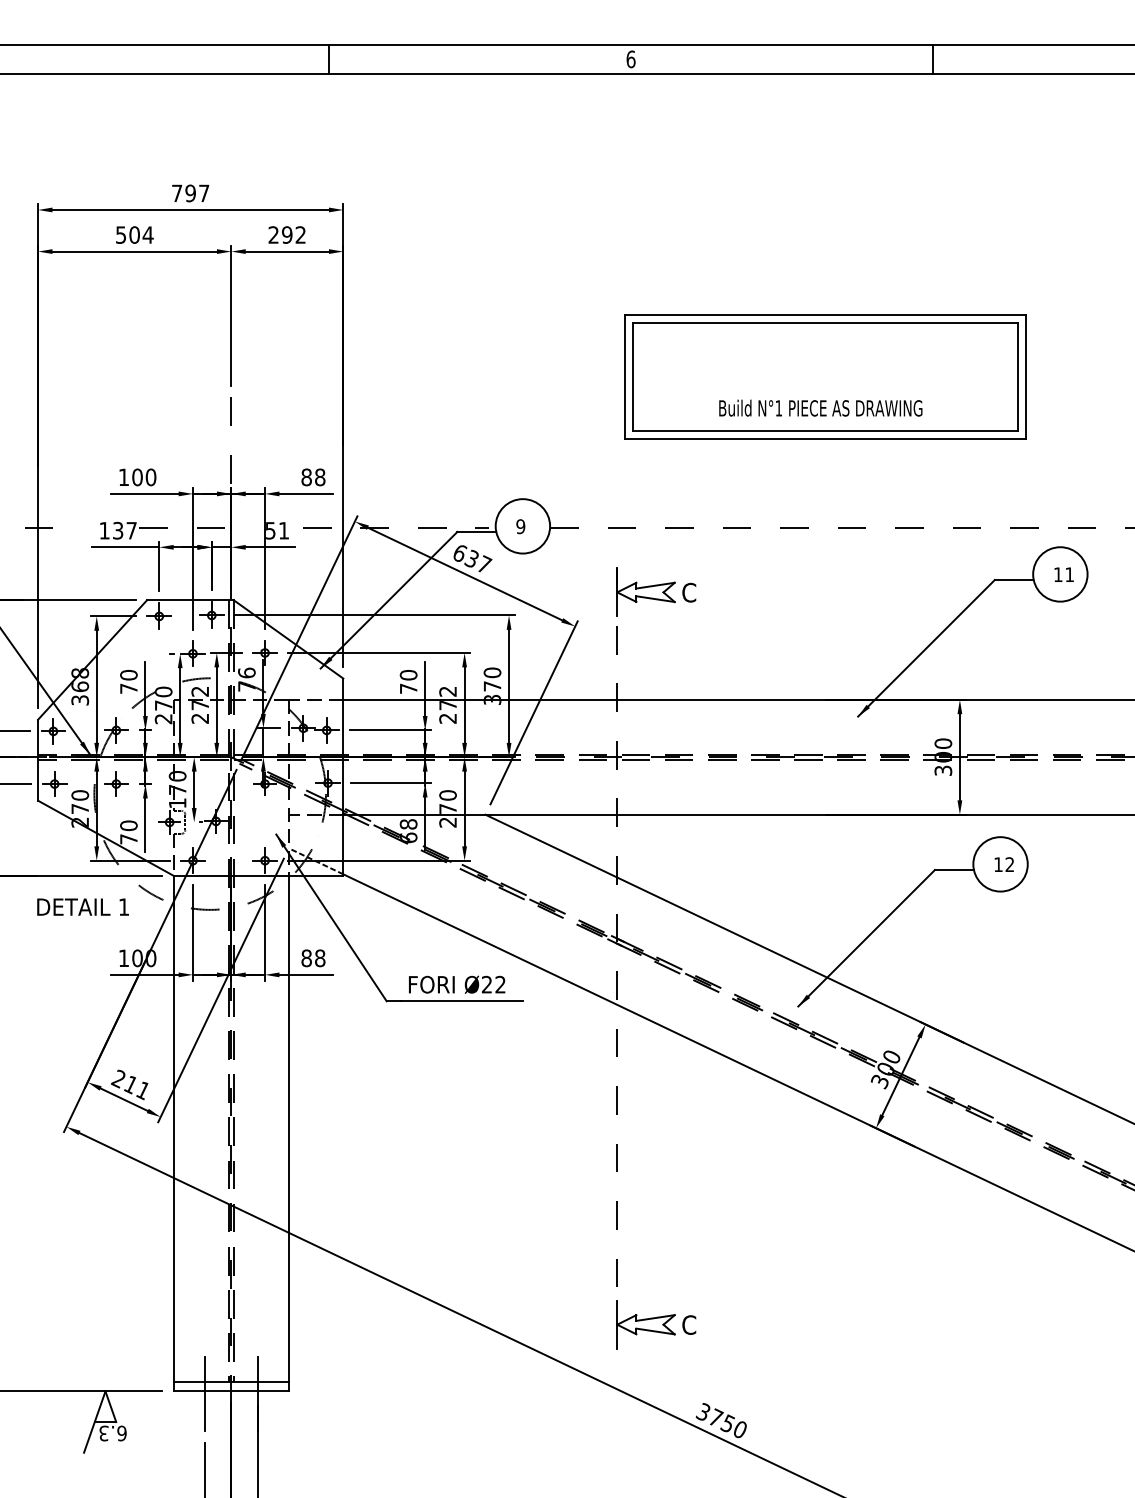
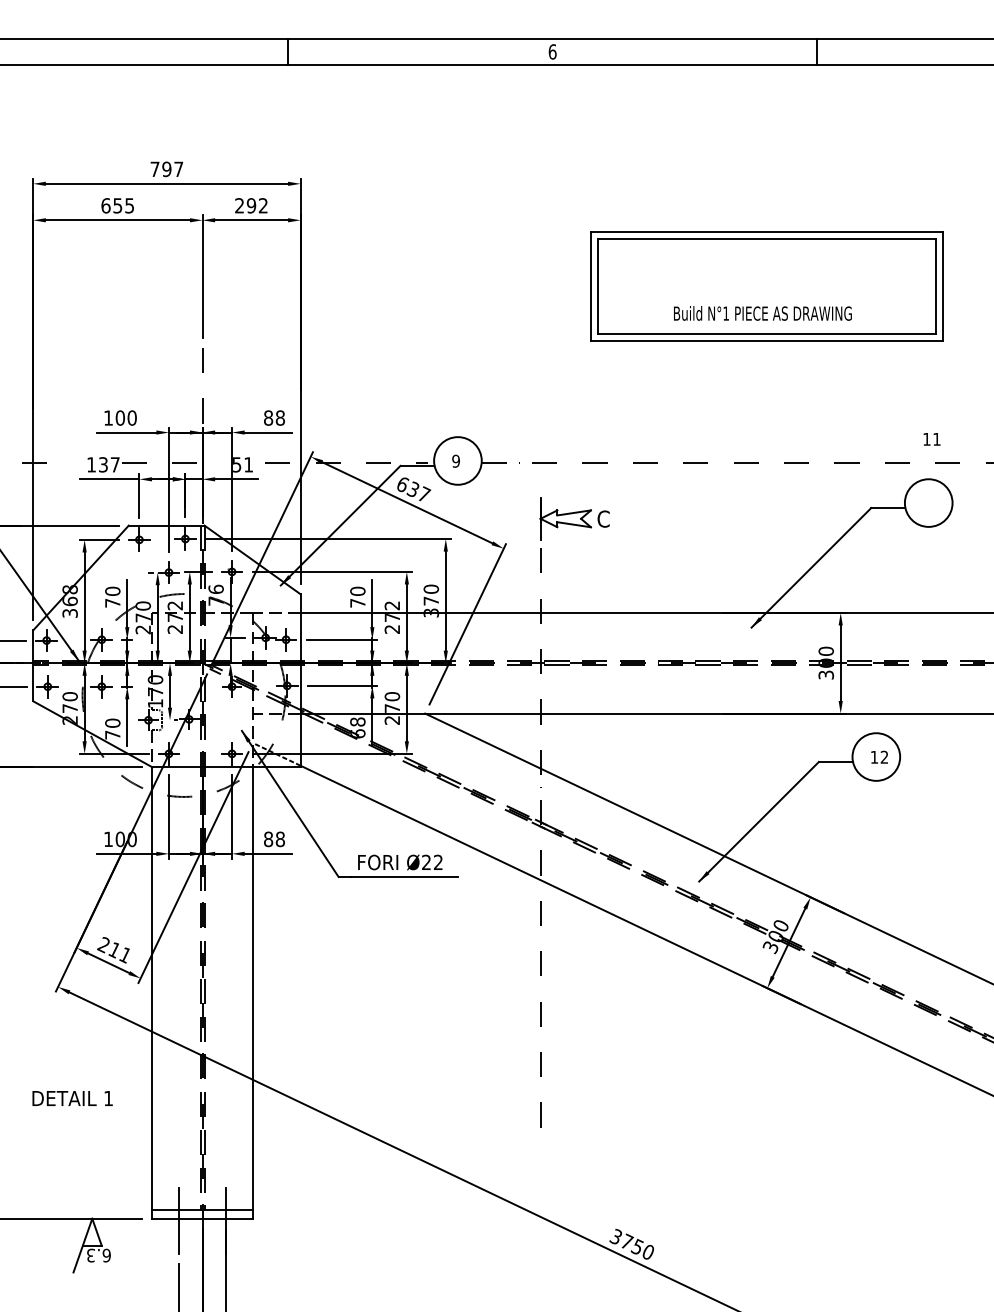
text: (134, 234) -> (117, 205), 504 -> 655
part: (824, 377) -> (766, 286), moved
text: (1063, 574) -> (931, 439), moved
text: (82, 907) -> (72, 1098), moved
part: (655, 1323) -> (574, 1159), removed

